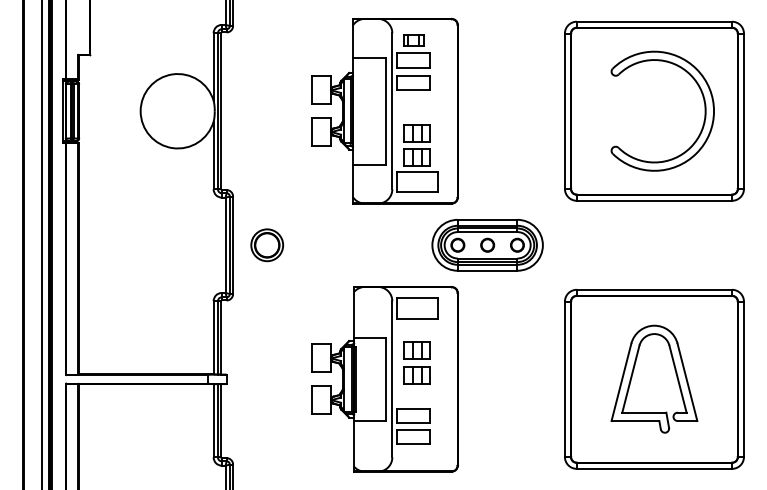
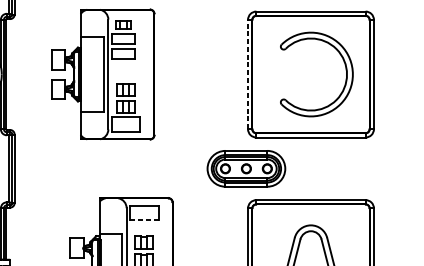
part: (384, 110) -> (102, 74), moved
line: (564, 111) -> (247, 74), solid -> dashed
part: (267, 245) -> (38, 168), removed
part: (487, 245) -> (246, 168), moved
line: (416, 318) -> (143, 220), solid -> dashed

